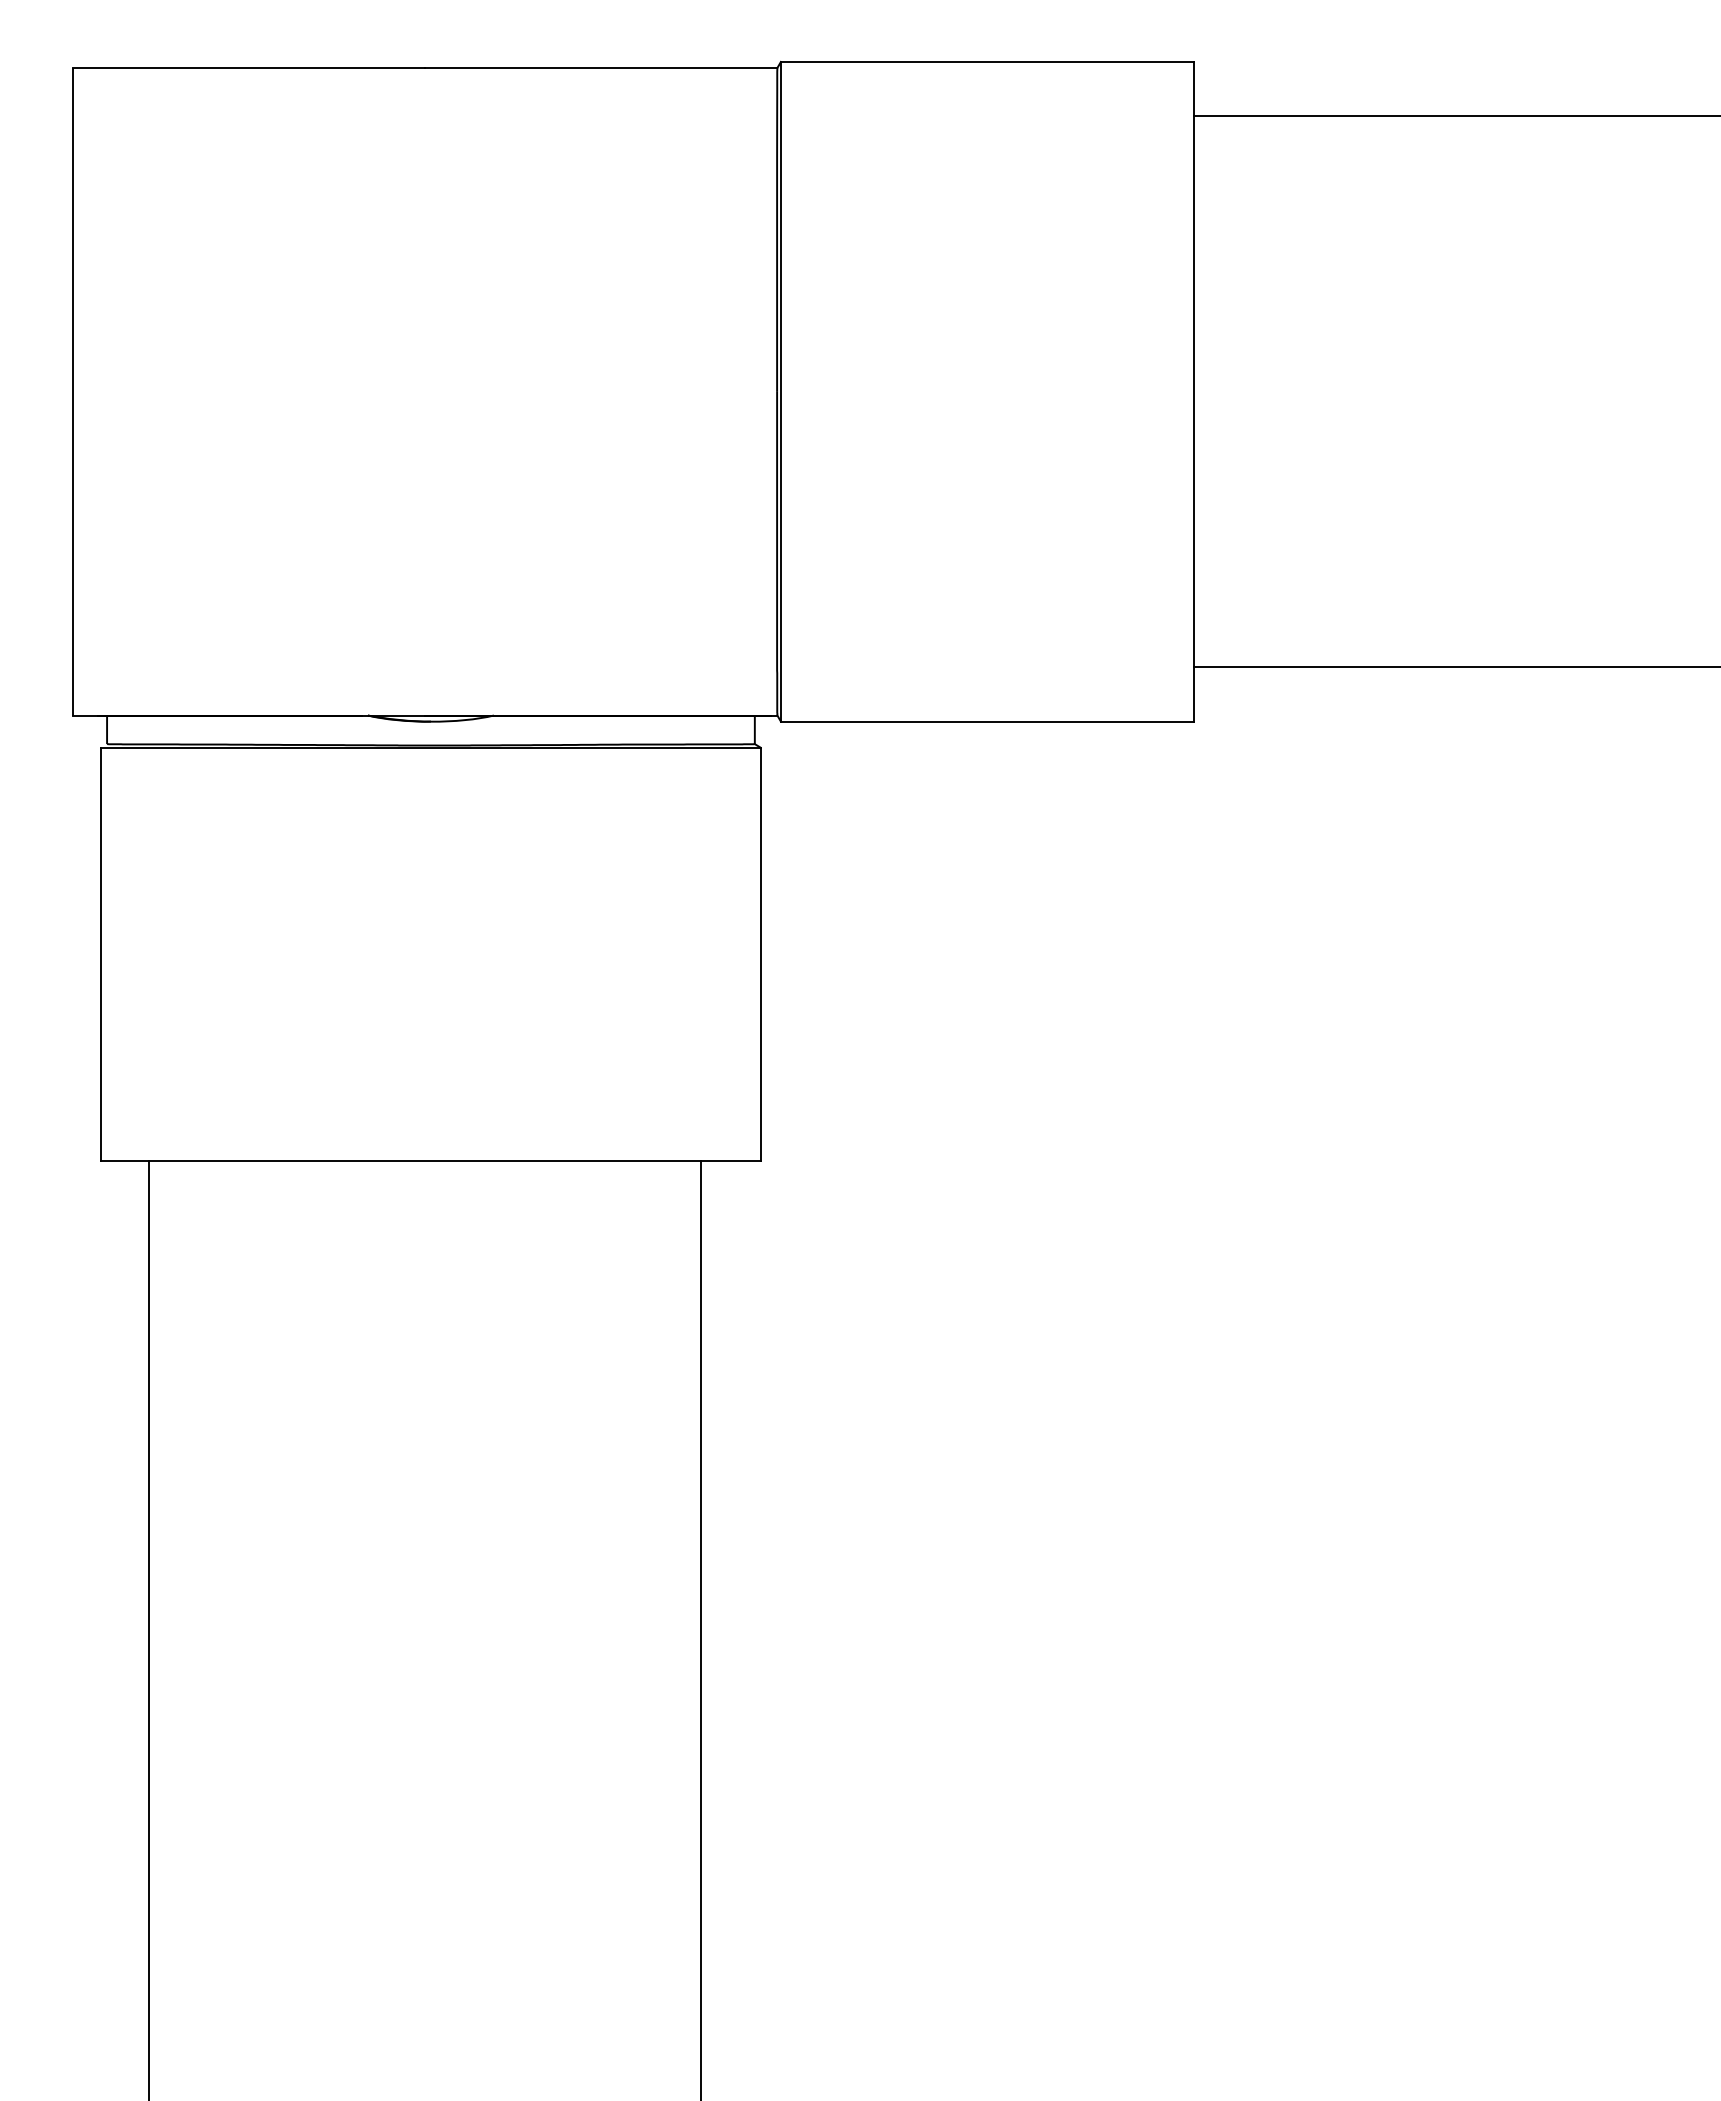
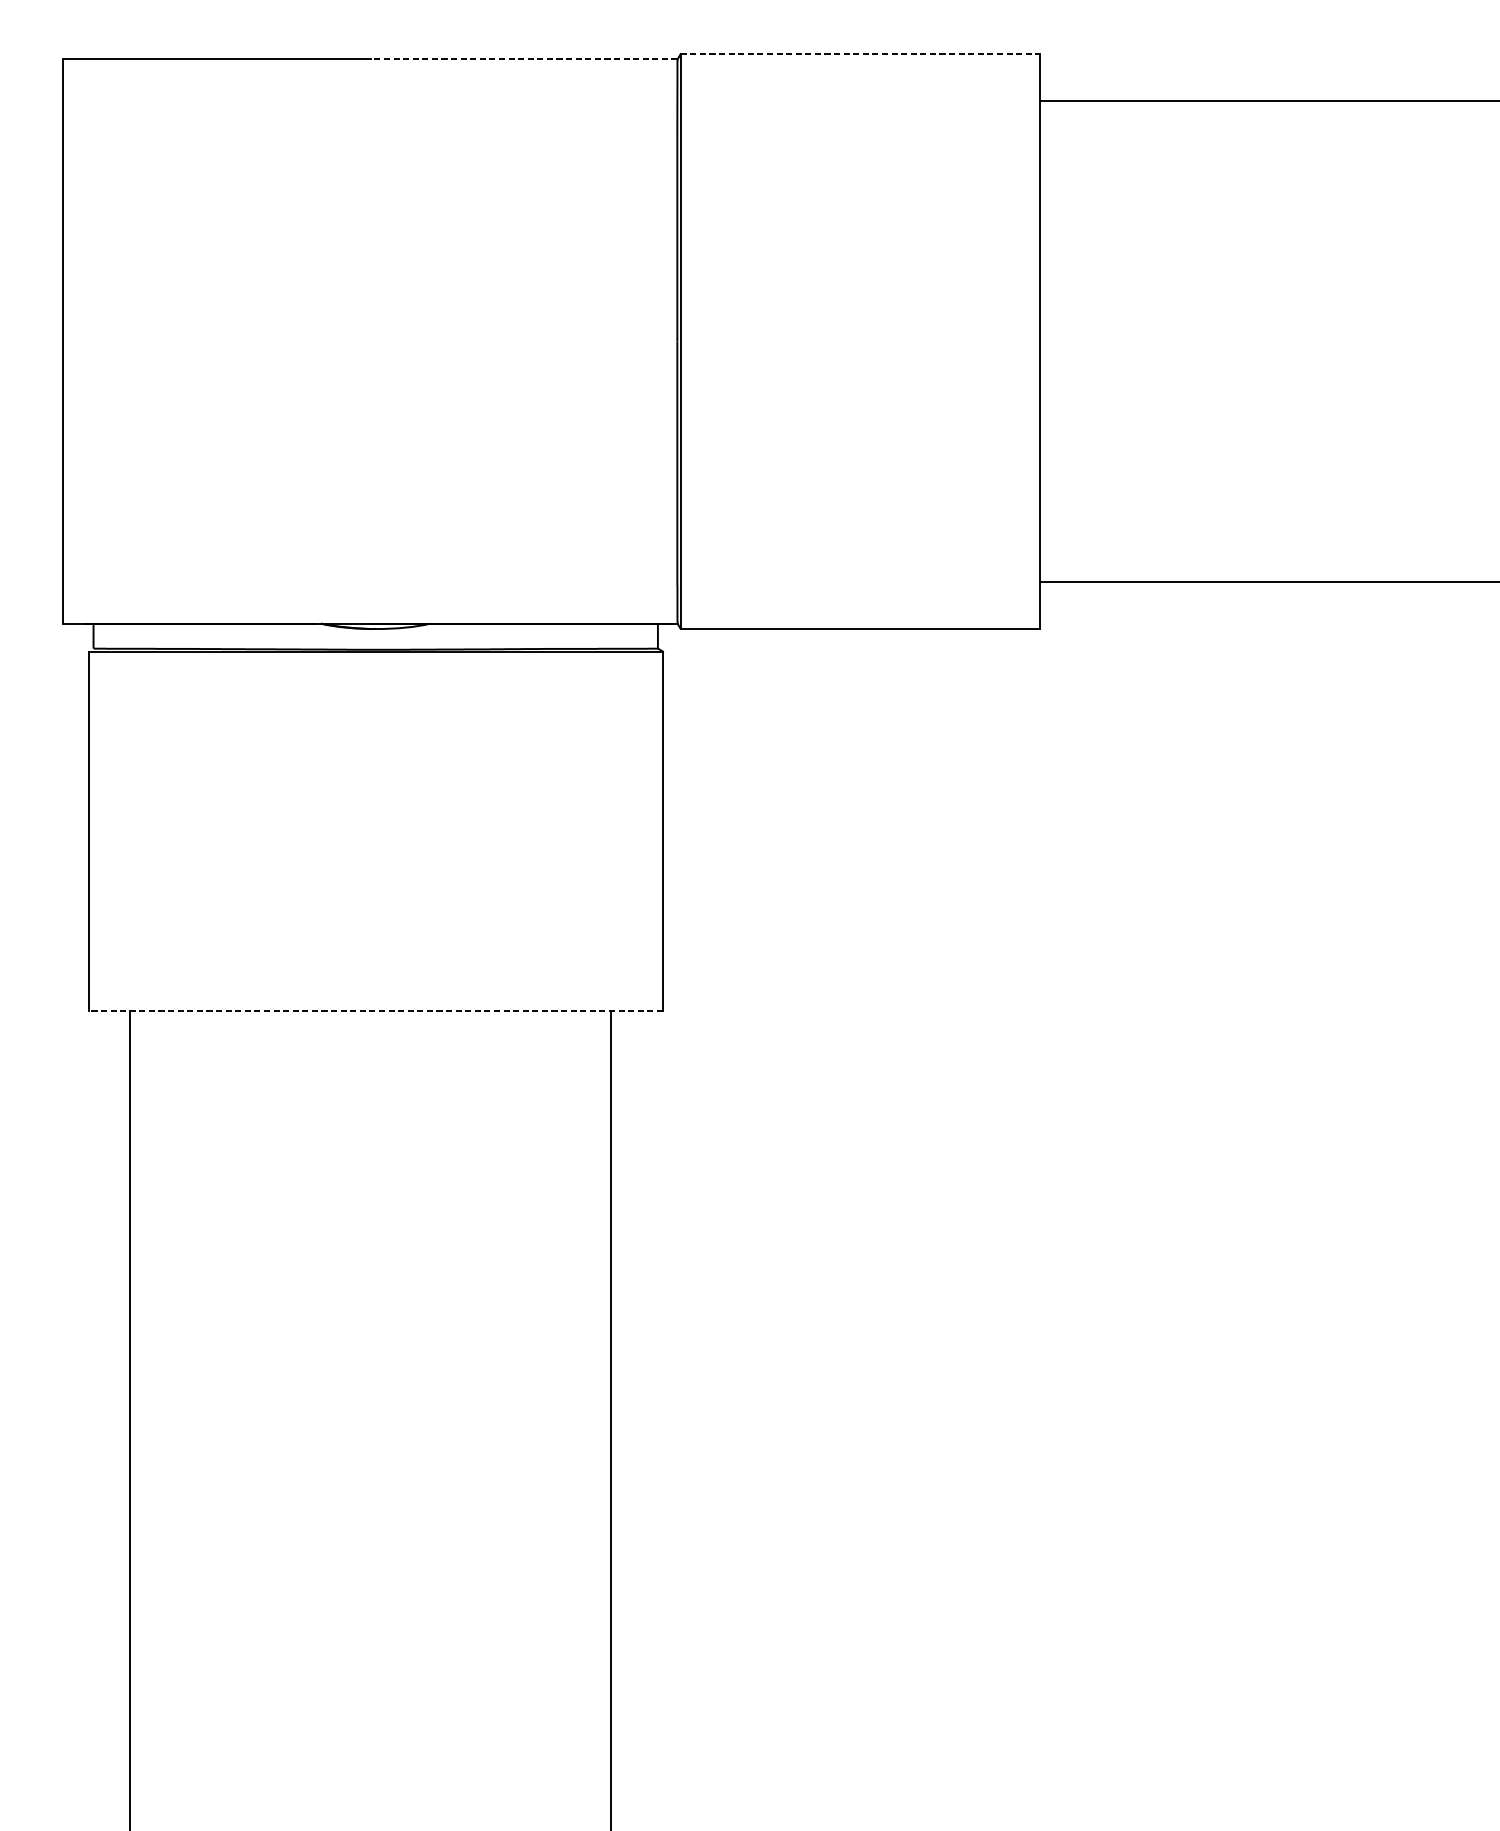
line: (987, 61) -> (860, 53), solid -> dashed
line: (600, 68) -> (523, 59), solid -> dashed
line: (430, 1160) -> (375, 1011), solid -> dashed

